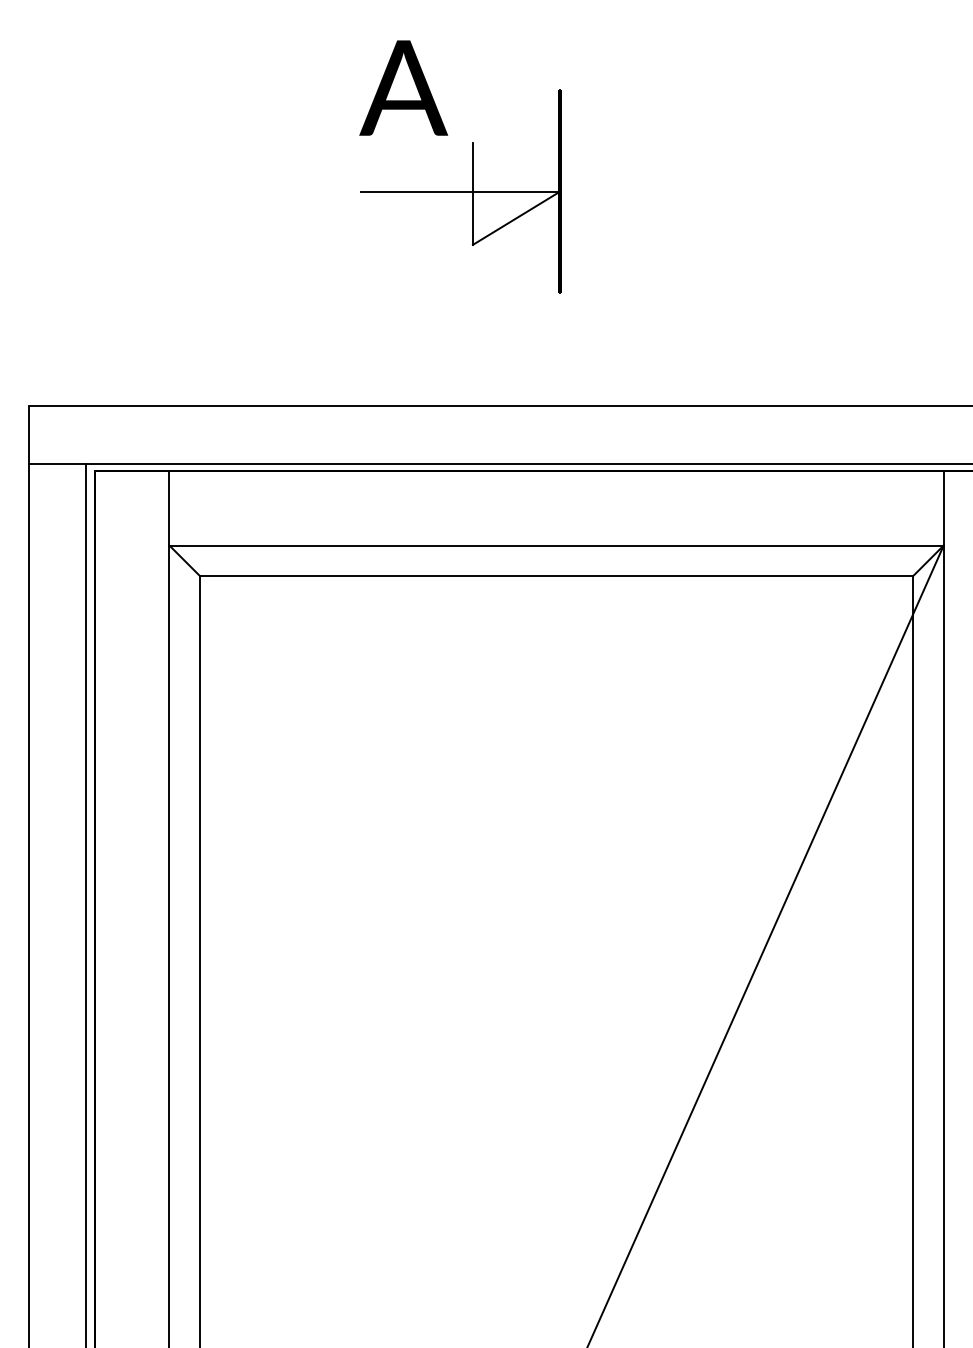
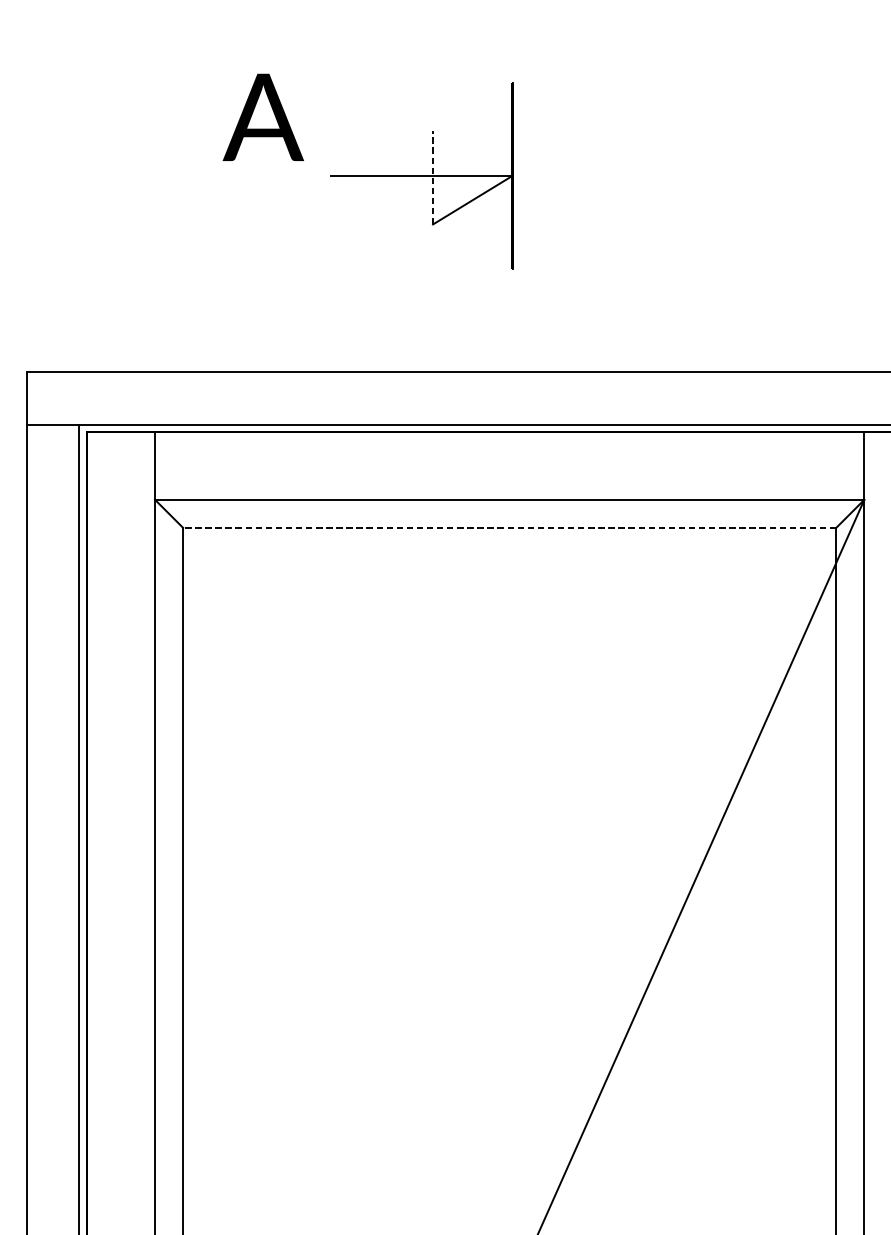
text: (403, 87) -> (263, 116), moved
line: (472, 194) -> (432, 178), solid -> dashed
line: (556, 576) -> (509, 528), solid -> dashed

